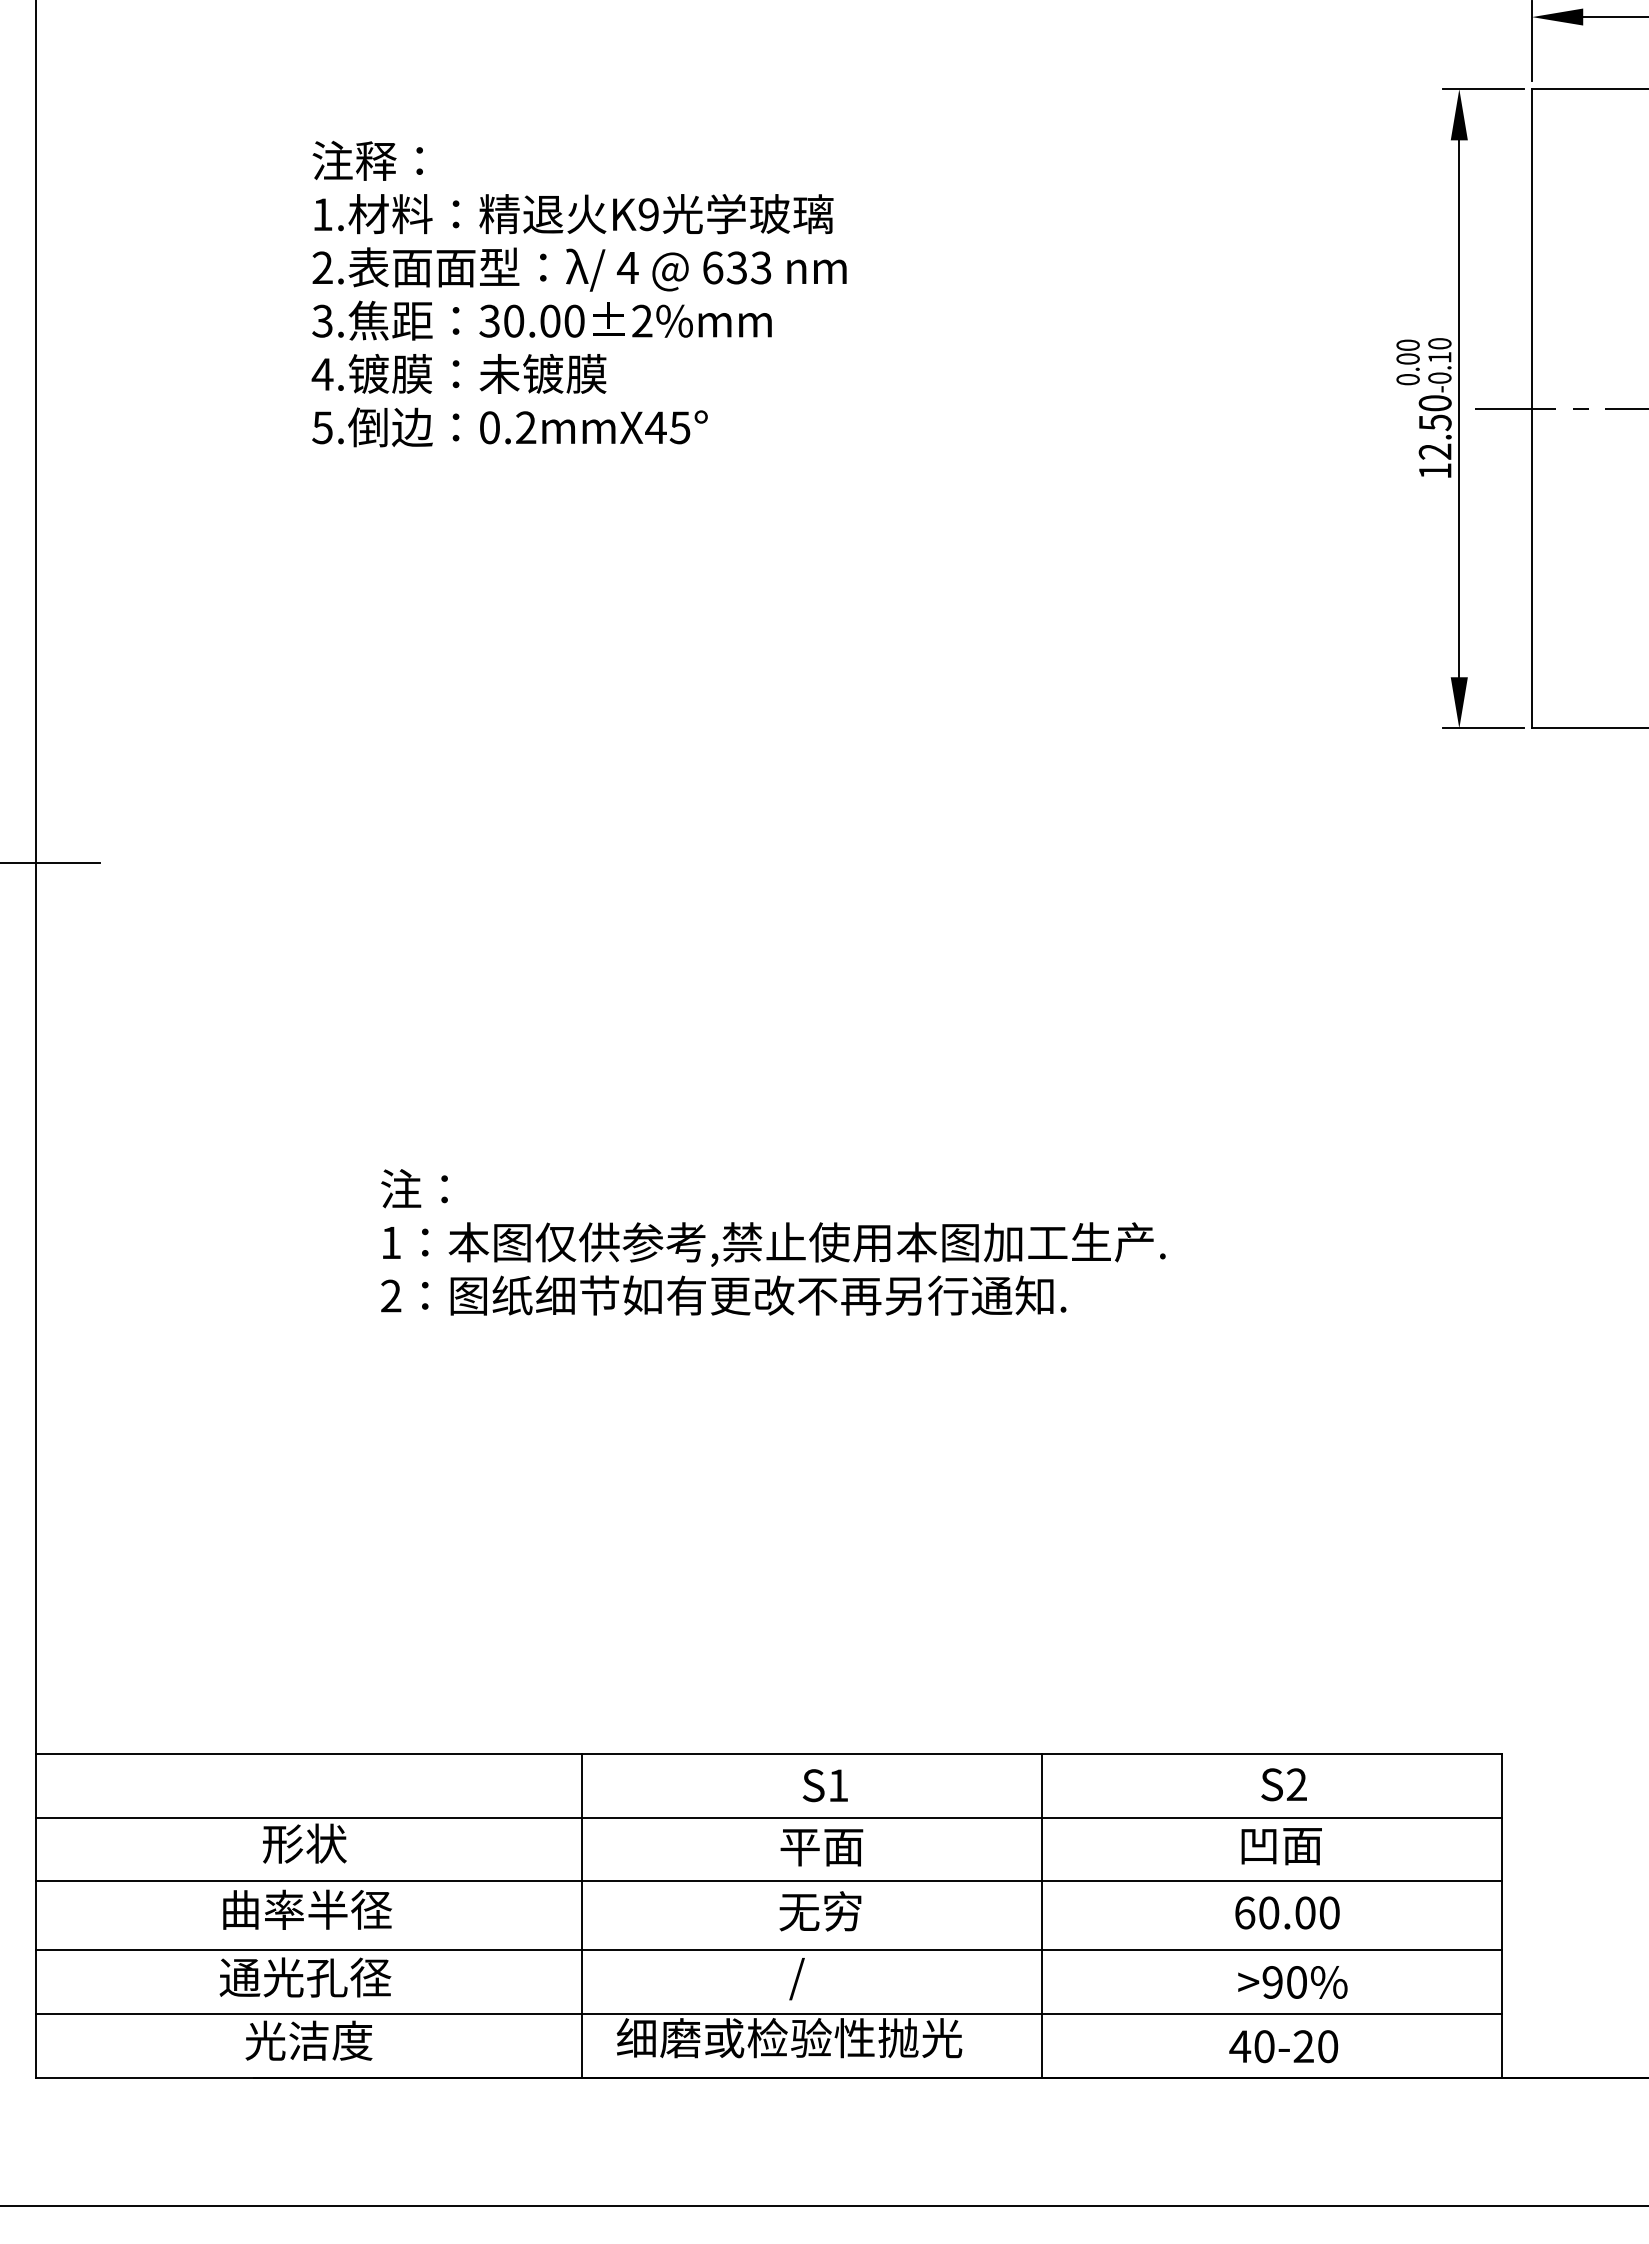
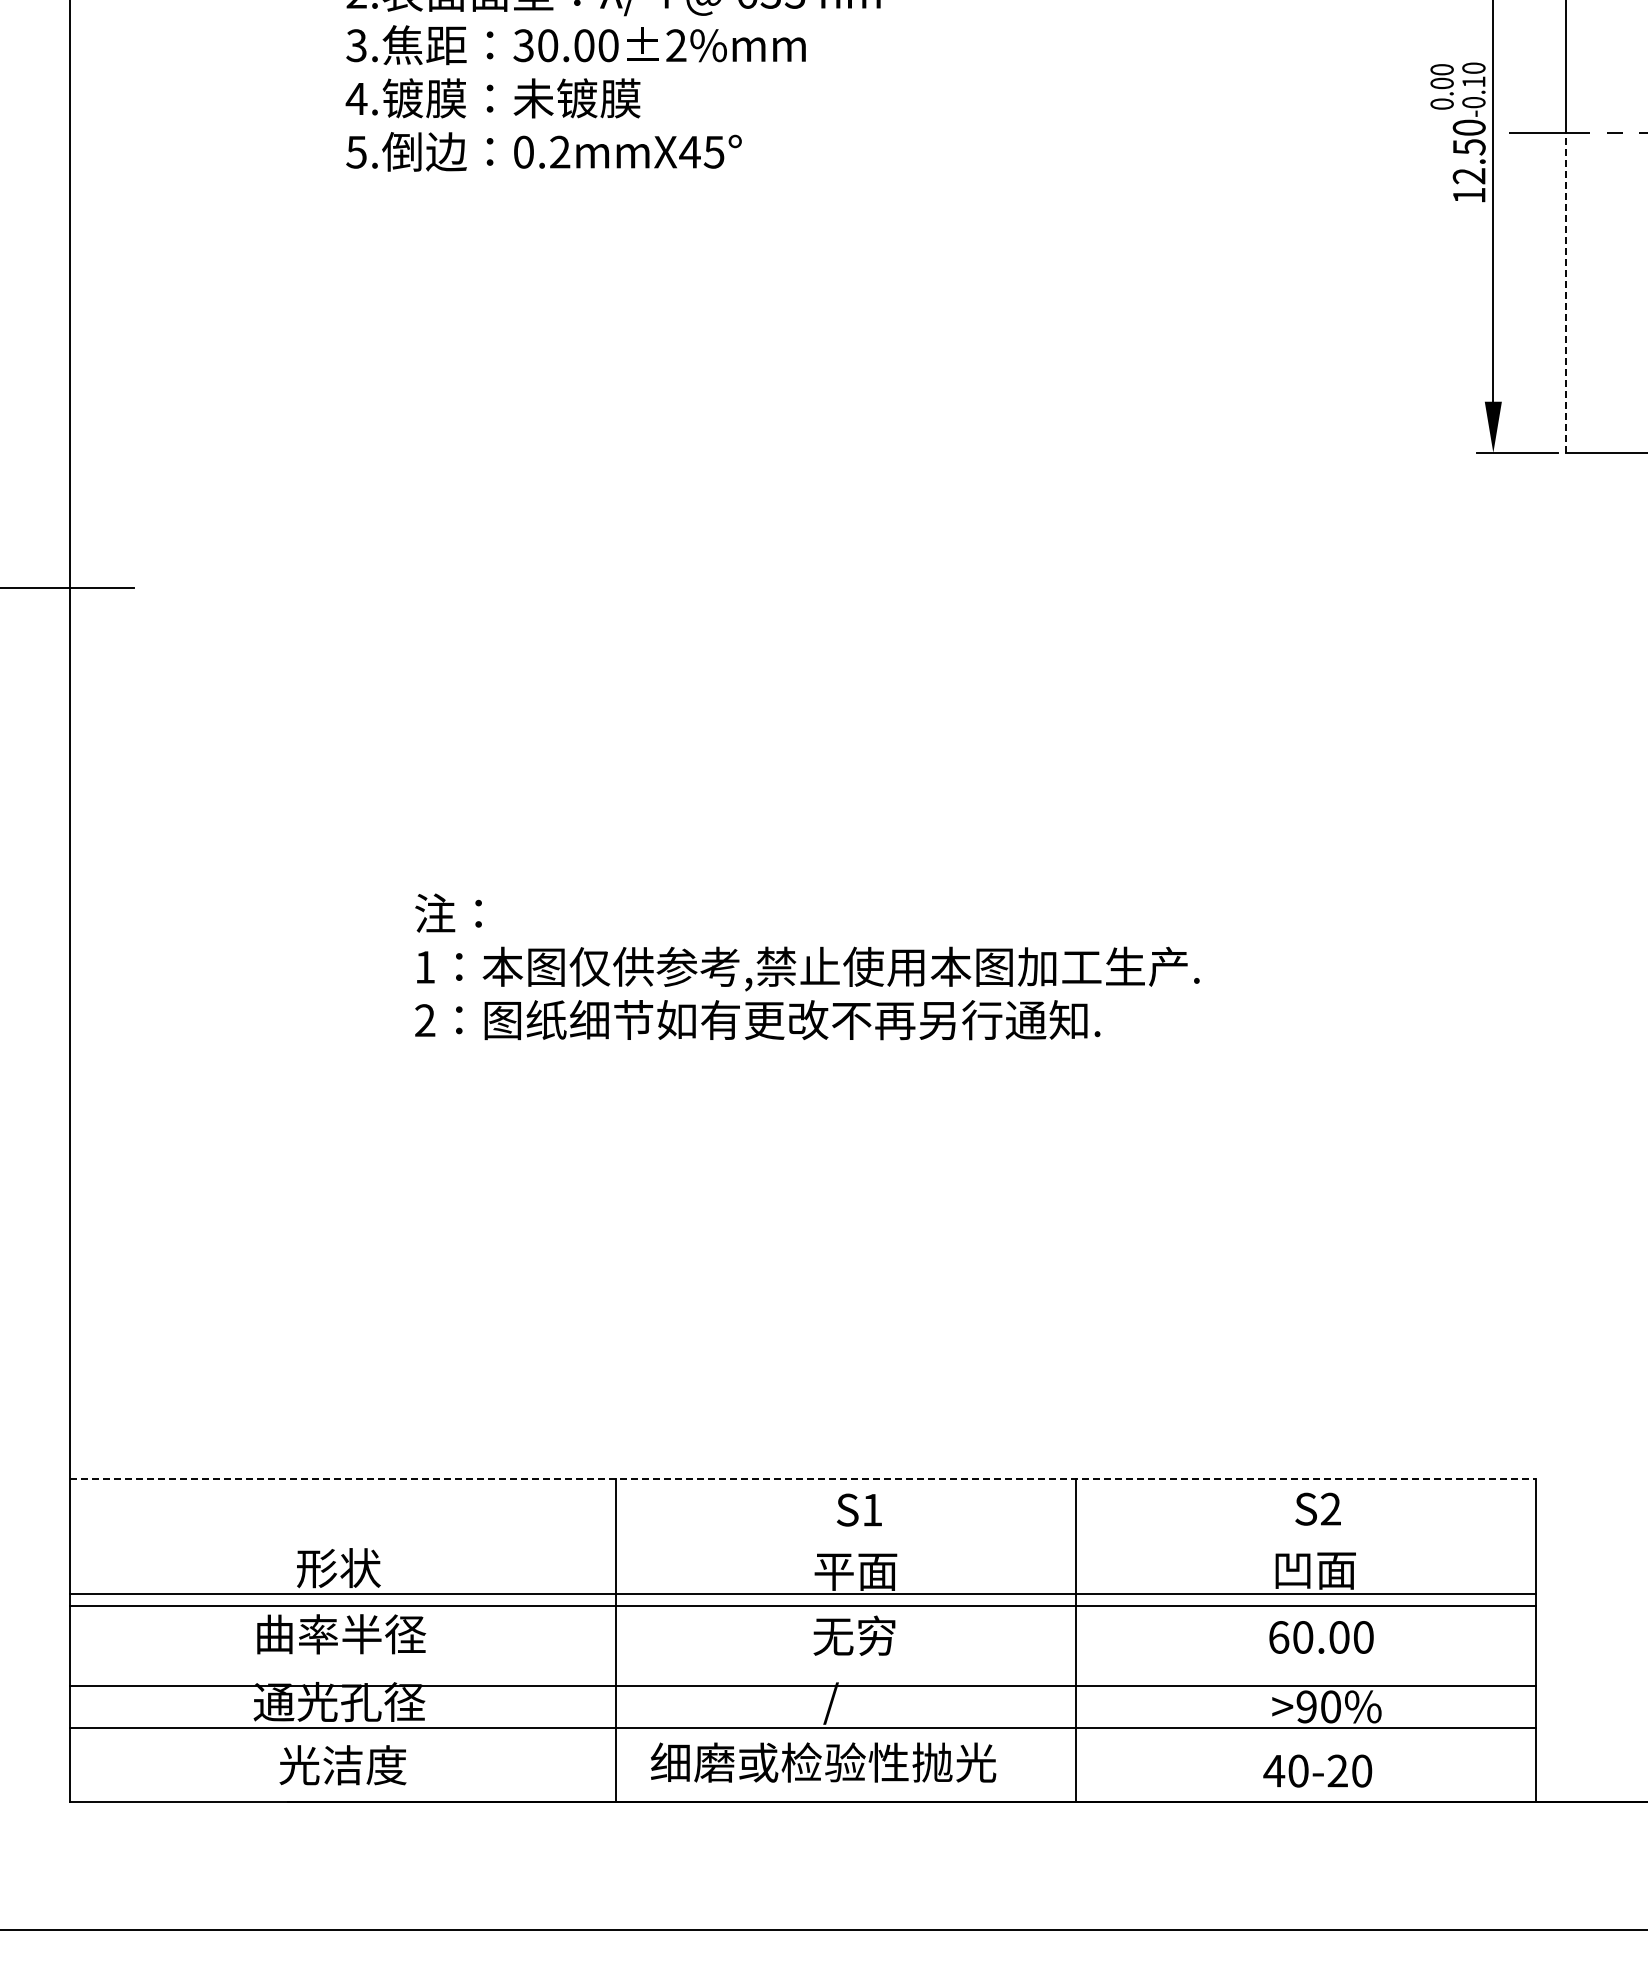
line: (1532, 568) -> (1566, 292), solid -> dashed
line: (769, 1754) -> (803, 1478), solid -> dashed
line: (769, 1818) -> (803, 1593), moved
line: (769, 1950) -> (803, 1727), moved
line: (769, 2014) -> (803, 1685), moved

